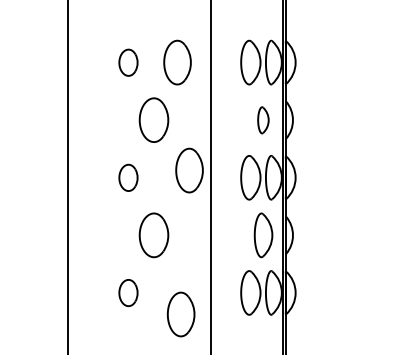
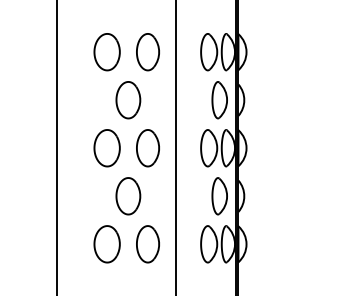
part: (127, 63) -> (106, 52), size x1.67
part: (263, 120) -> (219, 100), size x1.67
part: (188, 170) -> (147, 148), moved
part: (127, 178) -> (106, 148), size x1.67
part: (127, 293) -> (106, 244), size x1.67
part: (180, 314) -> (147, 244), moved

